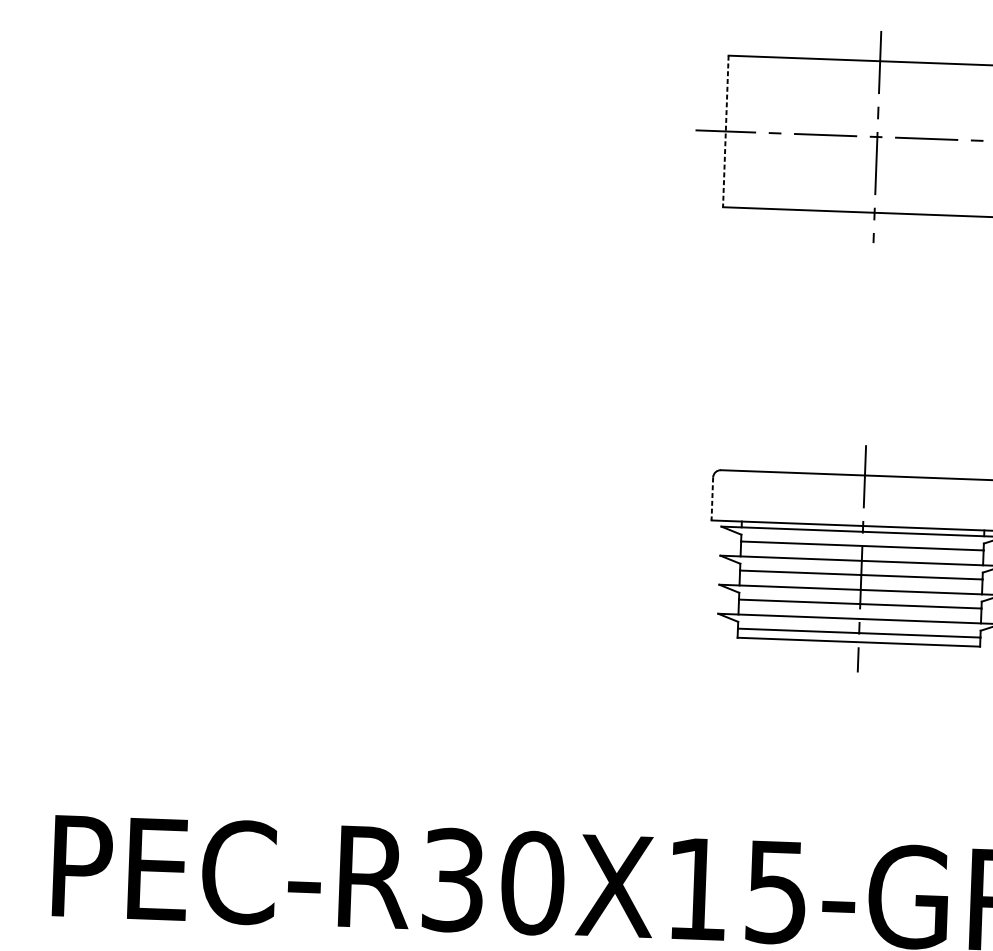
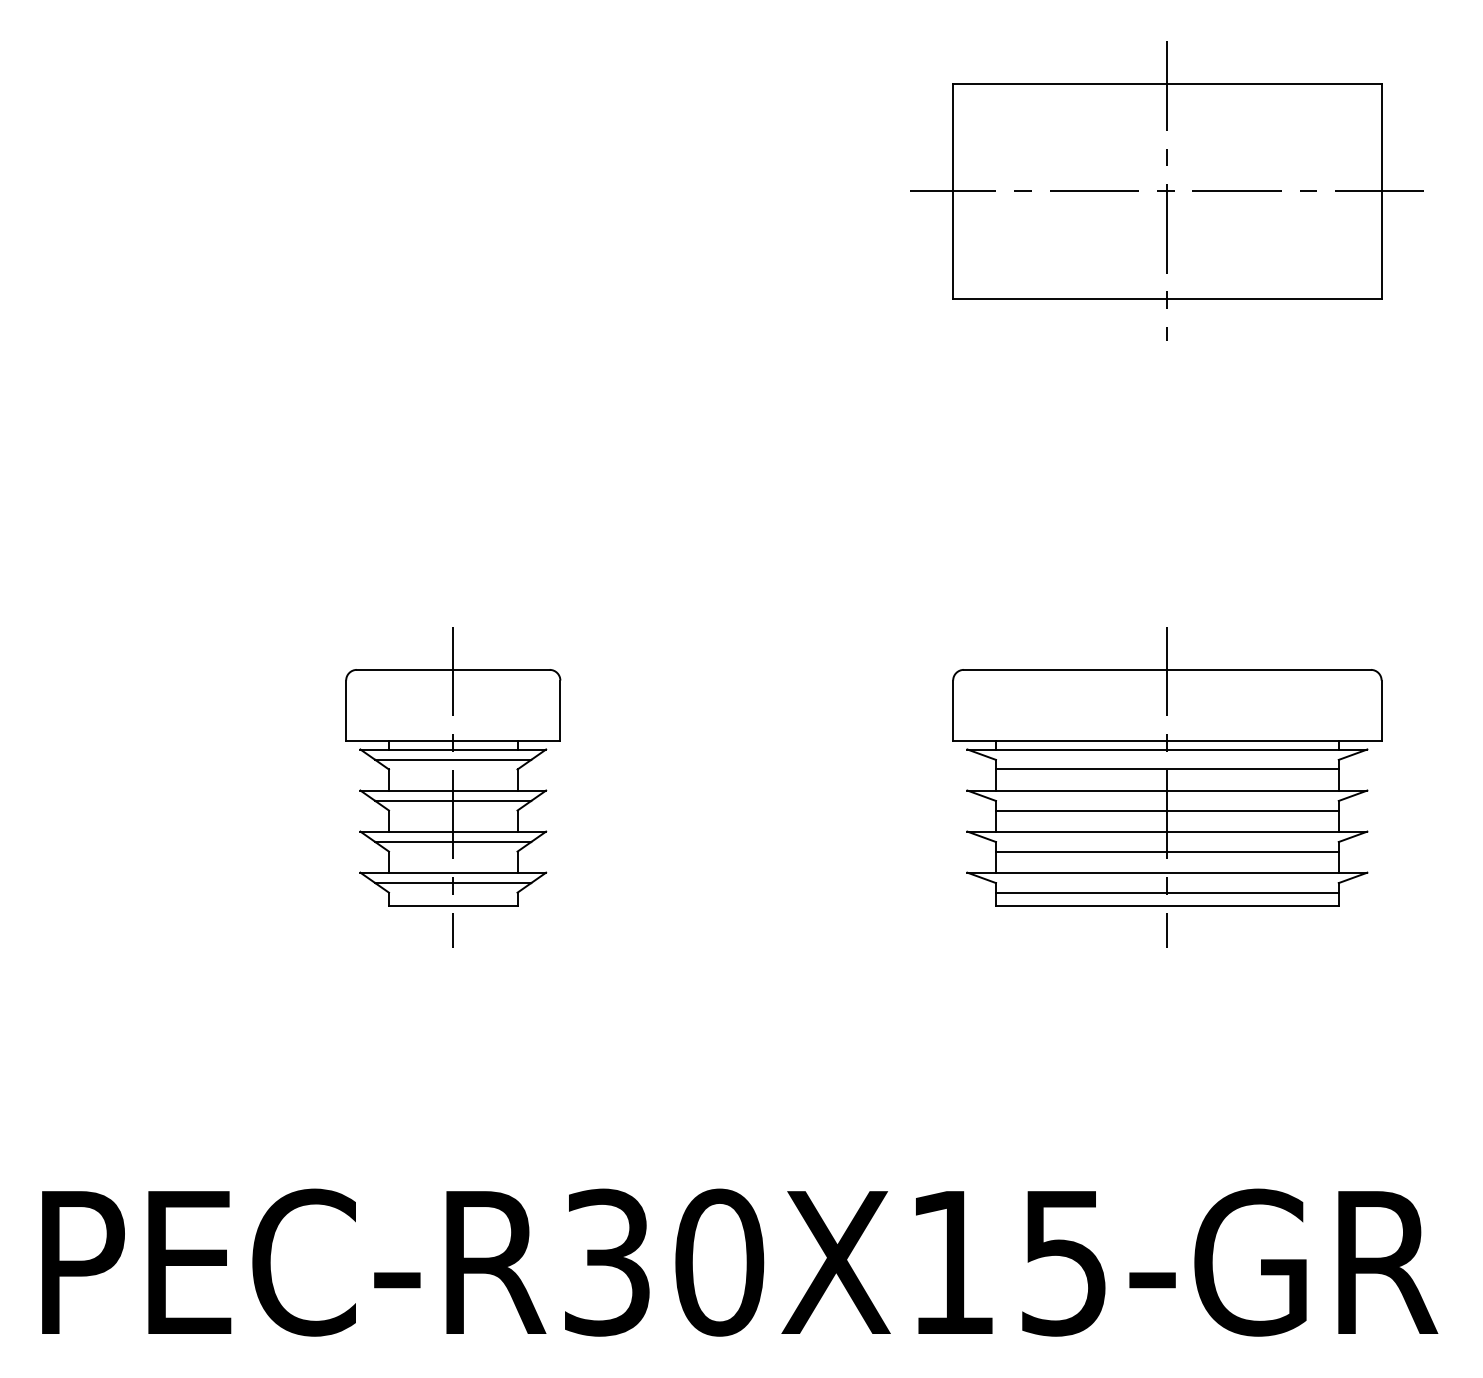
line: (726, 131) -> (953, 191), dashed -> solid
line: (712, 499) -> (953, 711), dashed -> solid
part: (356, 540) -> (453, 787), added

